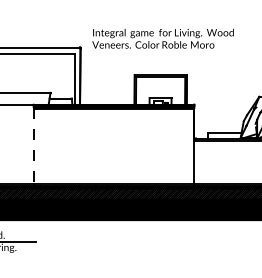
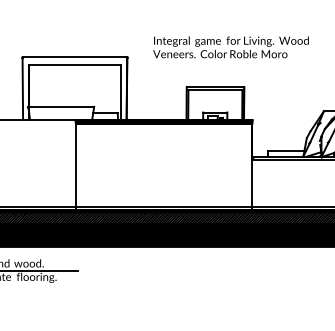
text: (162, 38) -> (230, 47), moved
line: (33, 147) -> (75, 166), dashed -> solid

